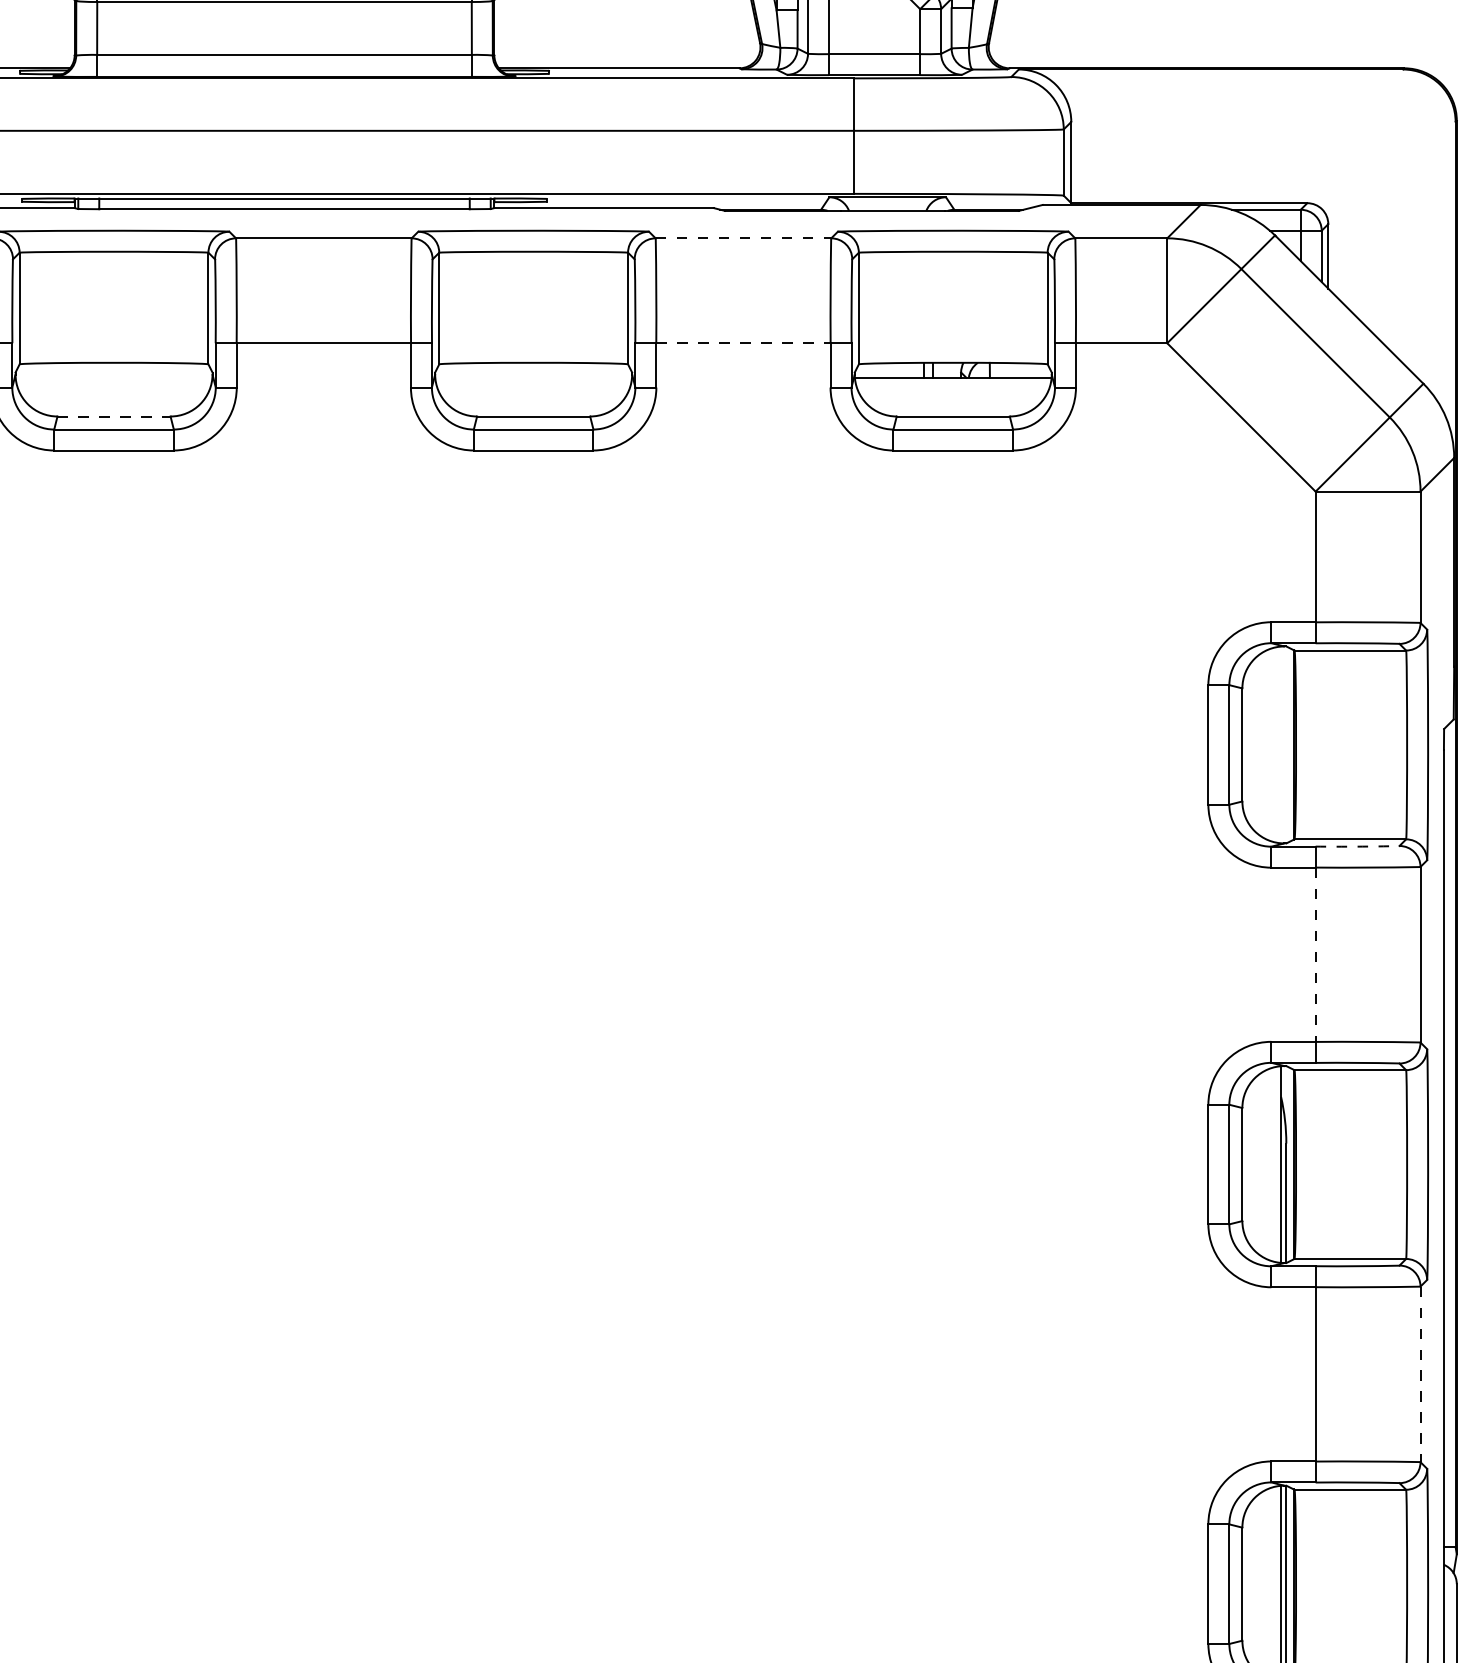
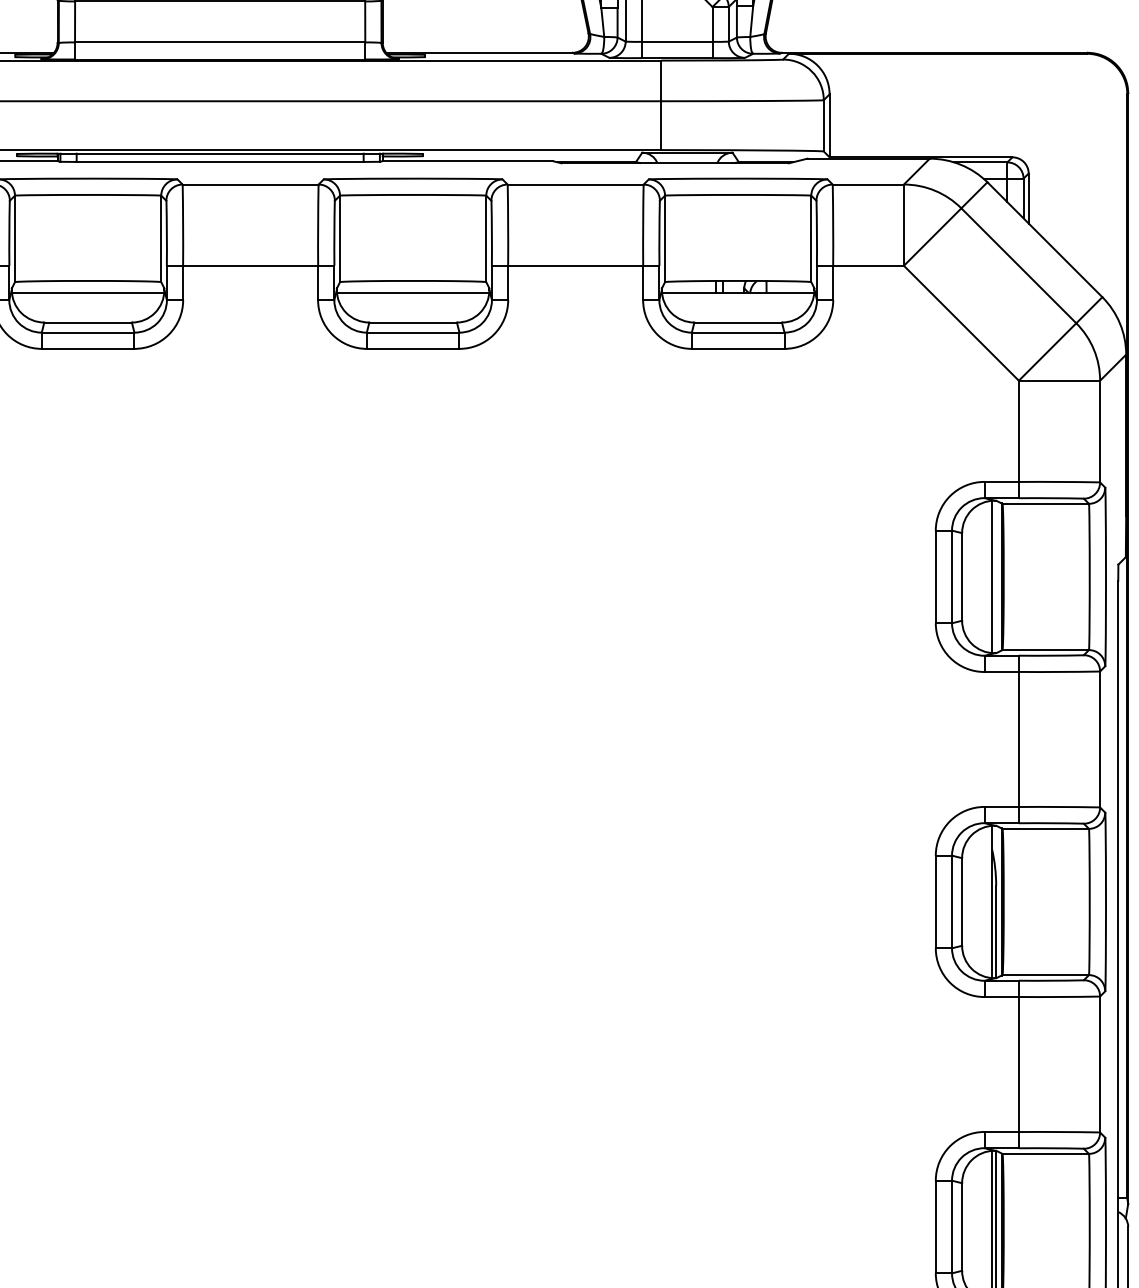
line: (743, 238) -> (575, 184), dashed -> solid
line: (743, 343) -> (575, 265), dashed -> solid
line: (113, 377) -> (87, 292), added
line: (533, 377) -> (413, 292), added
line: (114, 416) -> (88, 322), dashed -> solid
line: (1281, 744) -> (992, 576), added
arc: (1357, 846) -> (1051, 655), dashed -> solid
line: (1315, 955) -> (1018, 740), dashed -> solid
line: (1420, 1374) -> (1100, 1064), dashed -> solid

